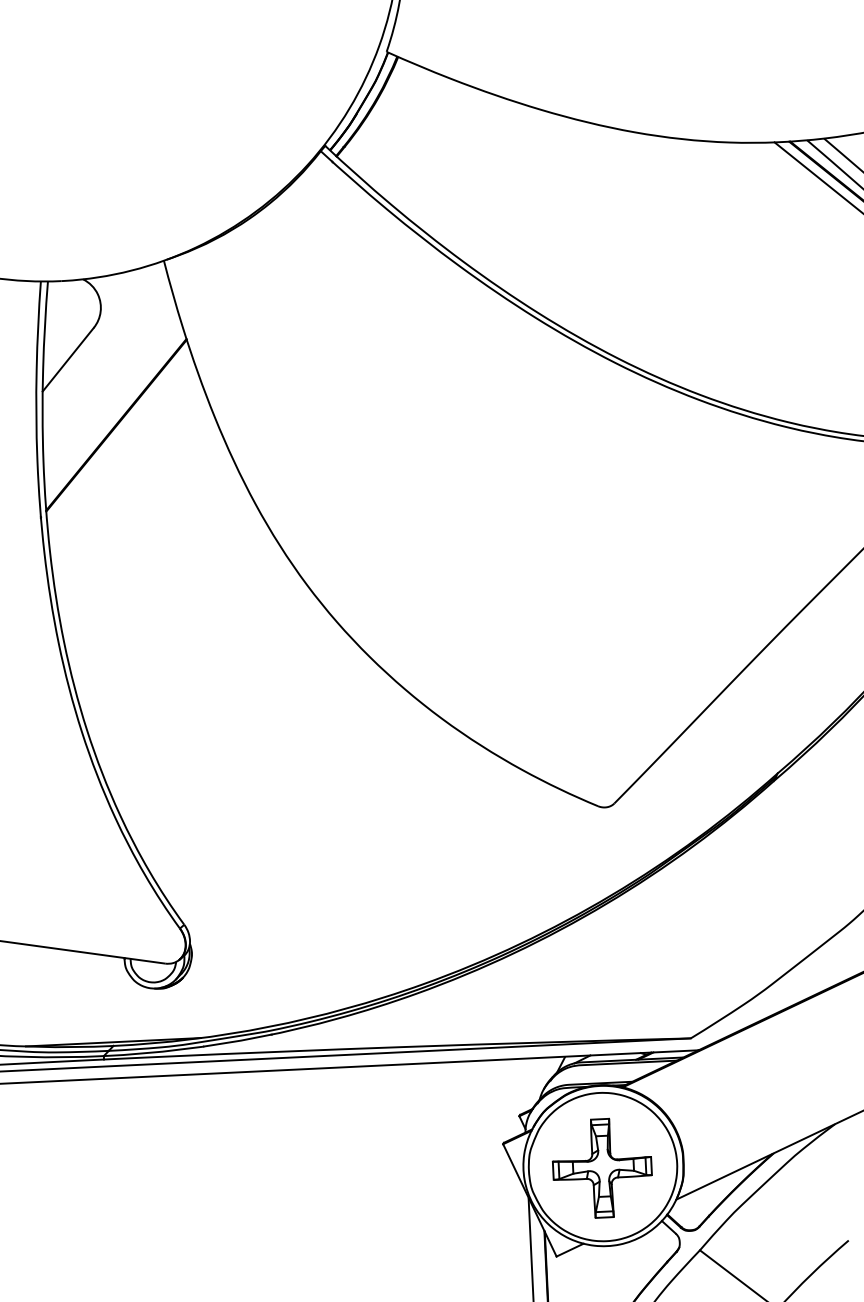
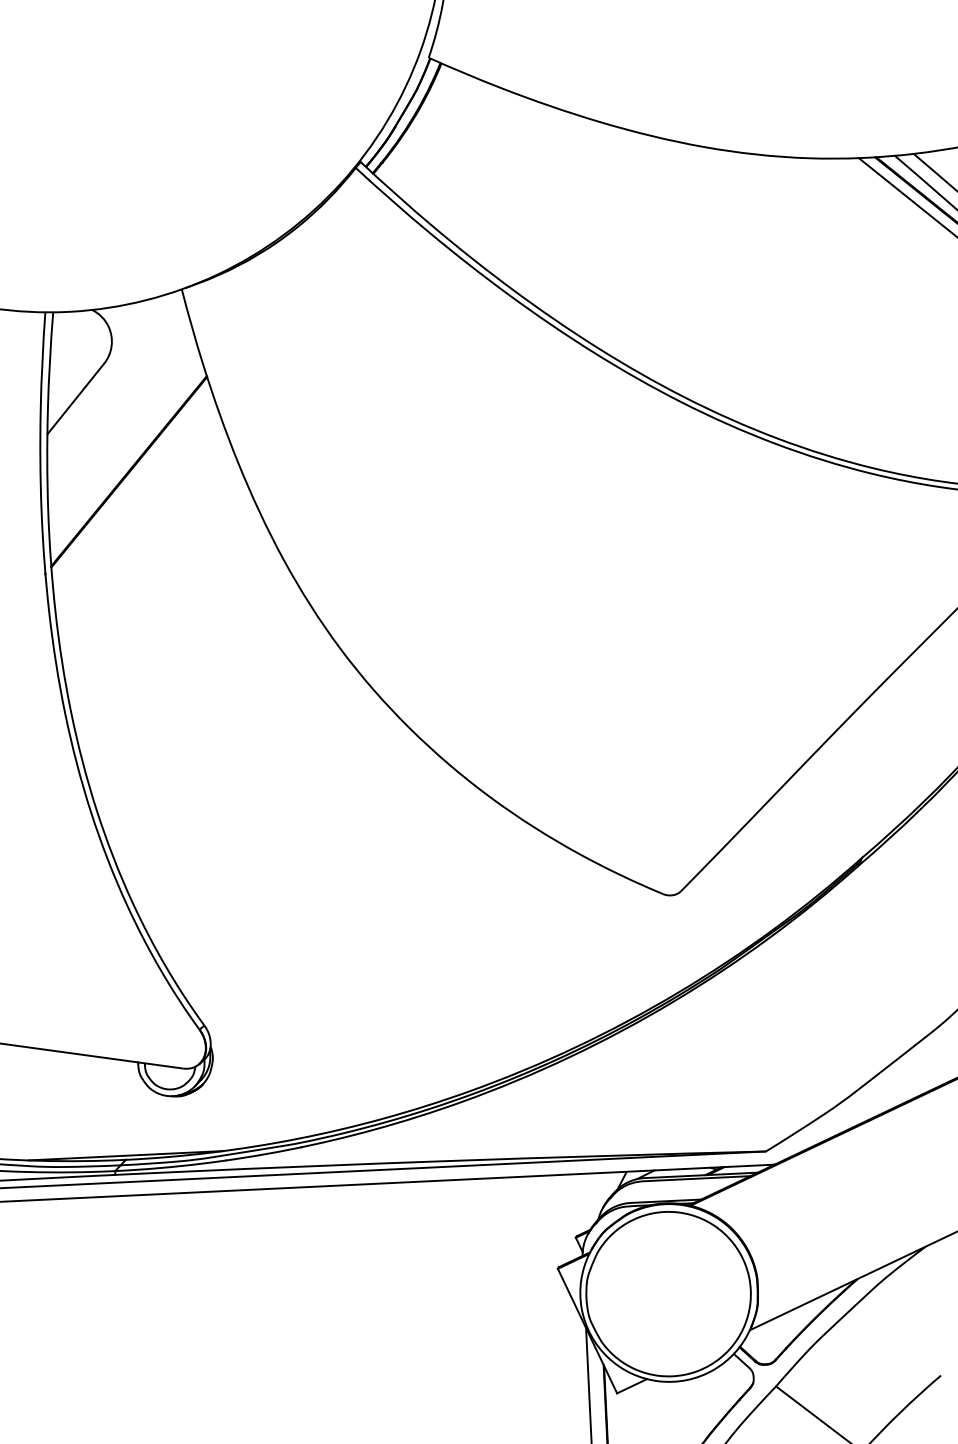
part: (602, 1168) -> (667, 1295), removed

